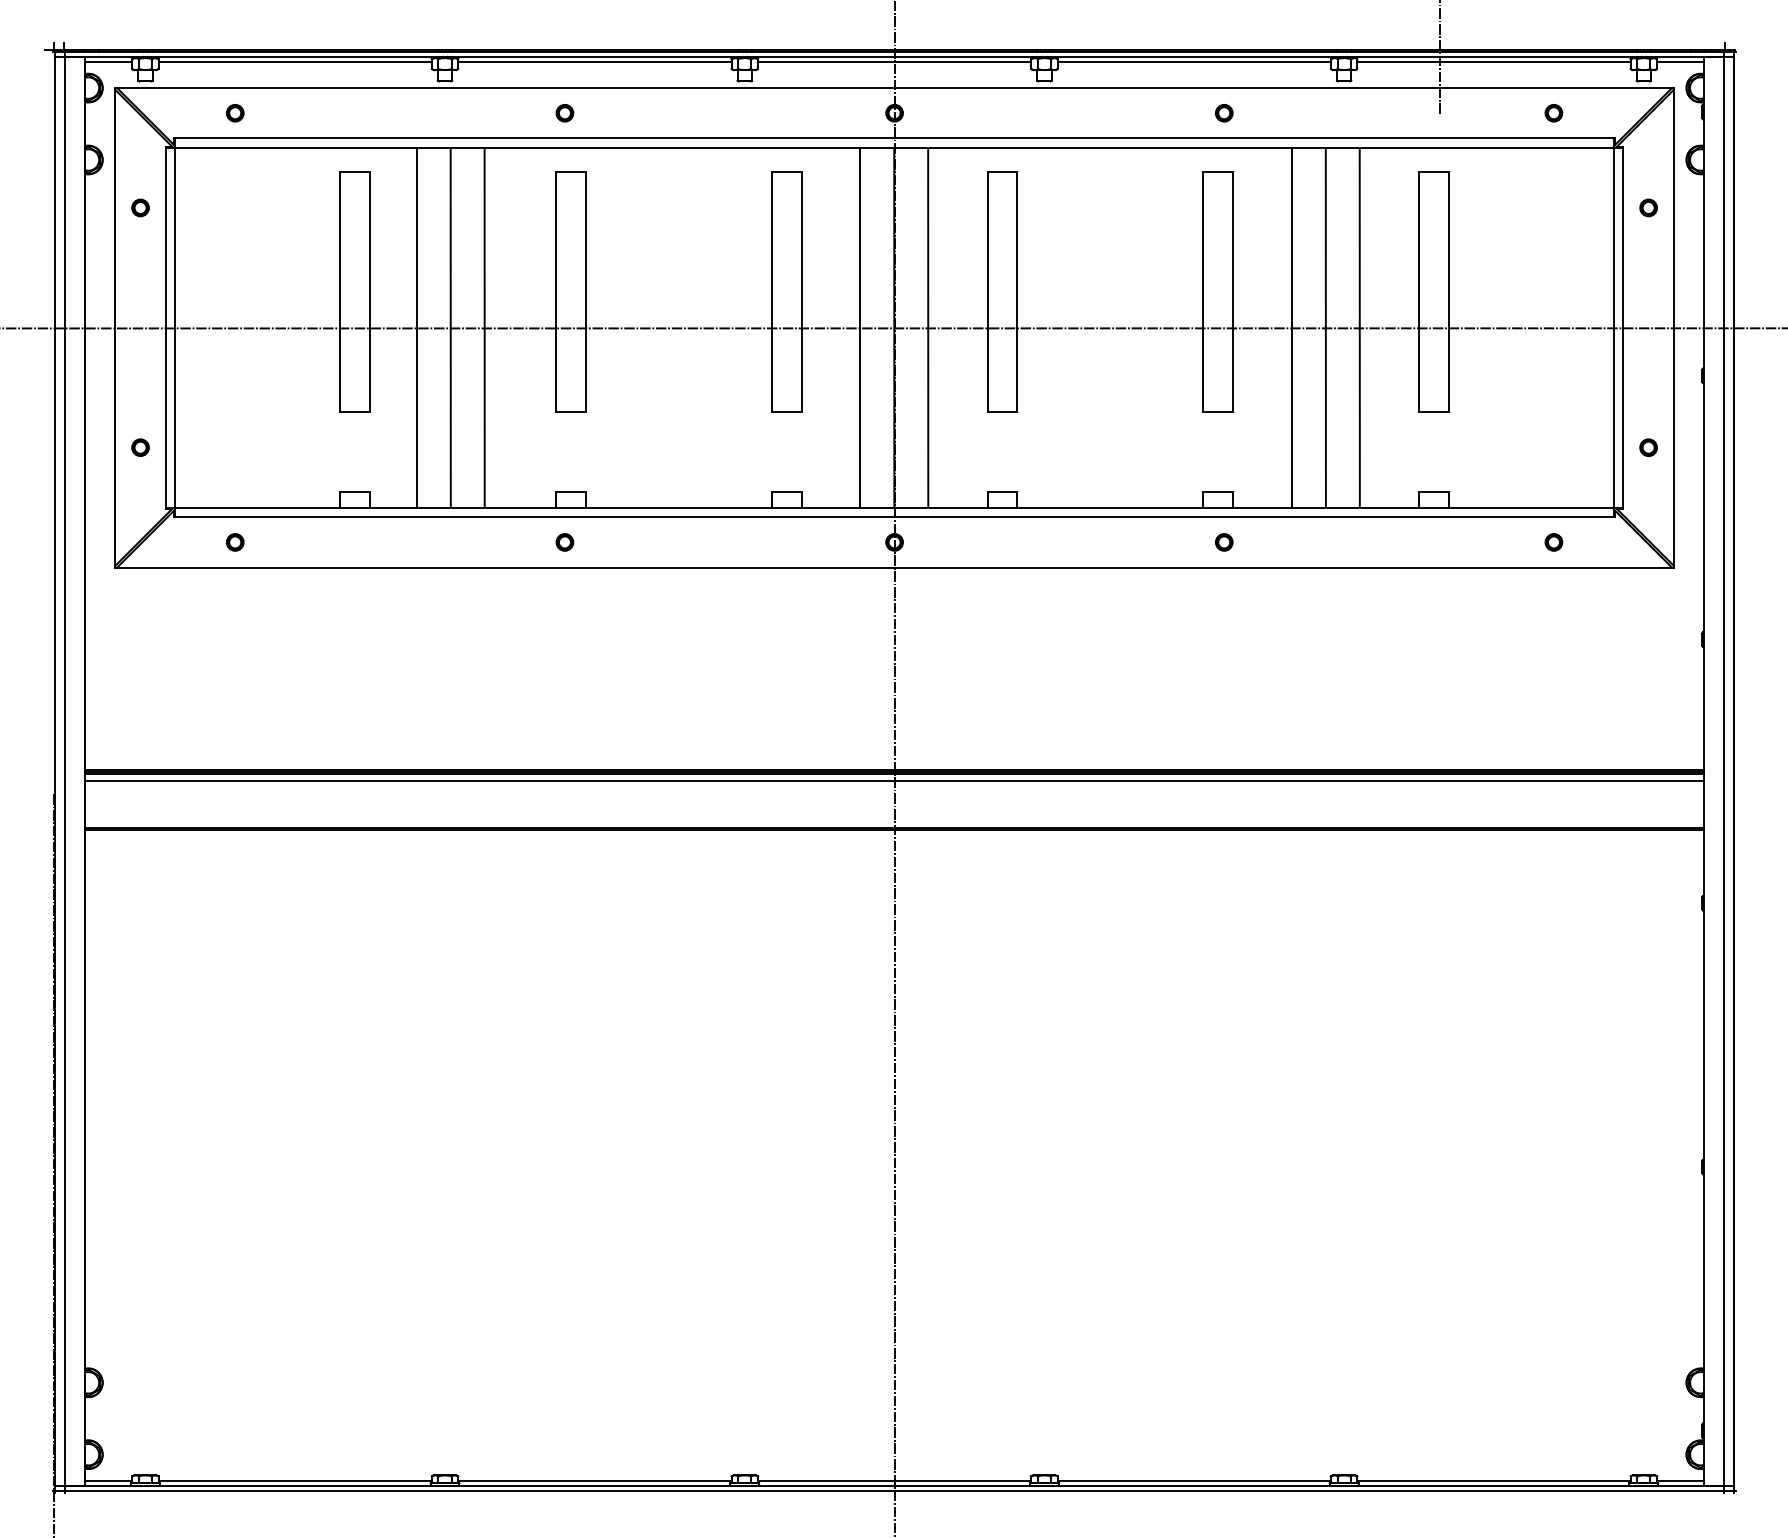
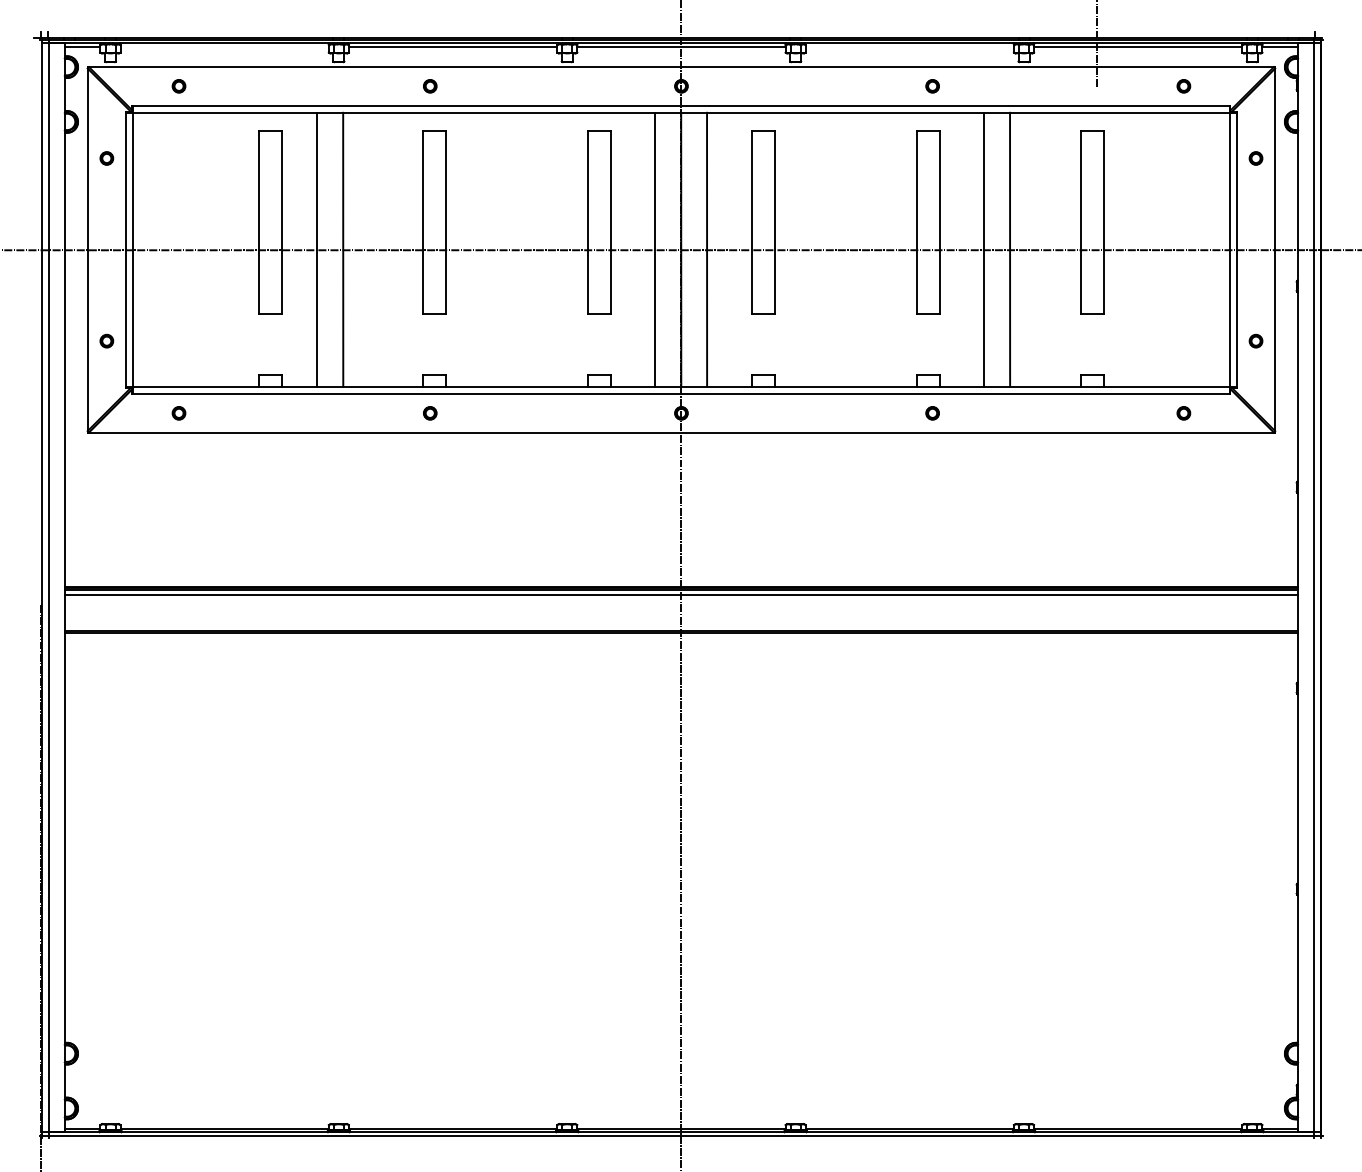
line: (294, 61) -> (224, 46), removed
line: (1193, 61) -> (909, 46), removed
line: (484, 327) -> (368, 249), removed
line: (1359, 327) -> (1035, 249), removed

